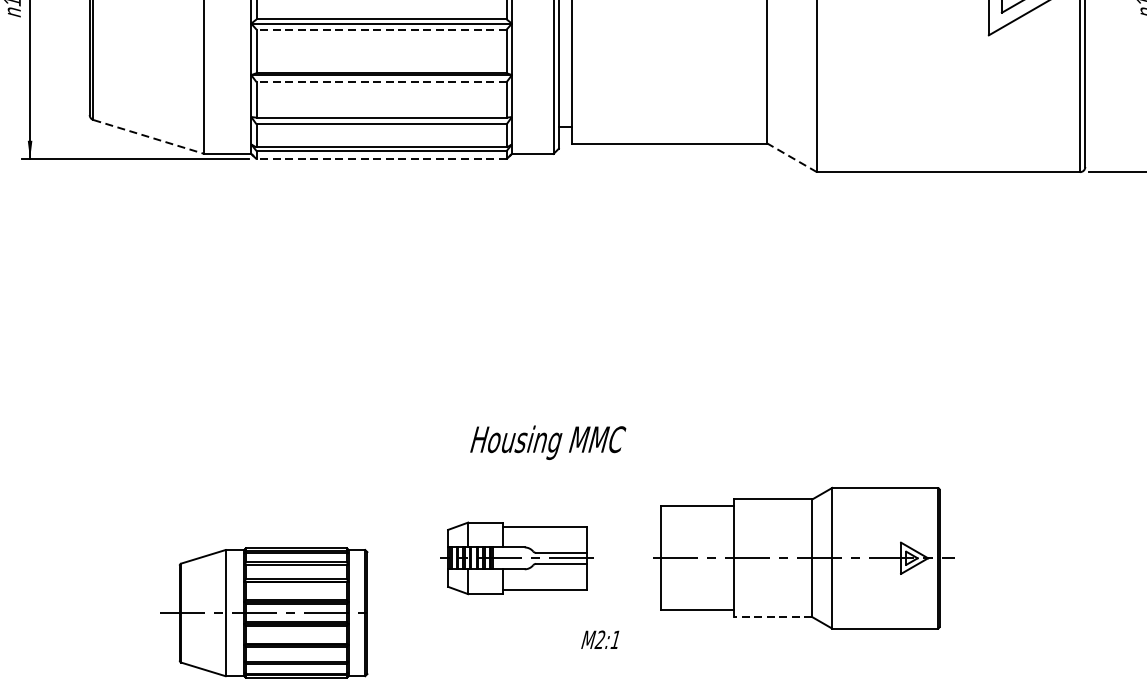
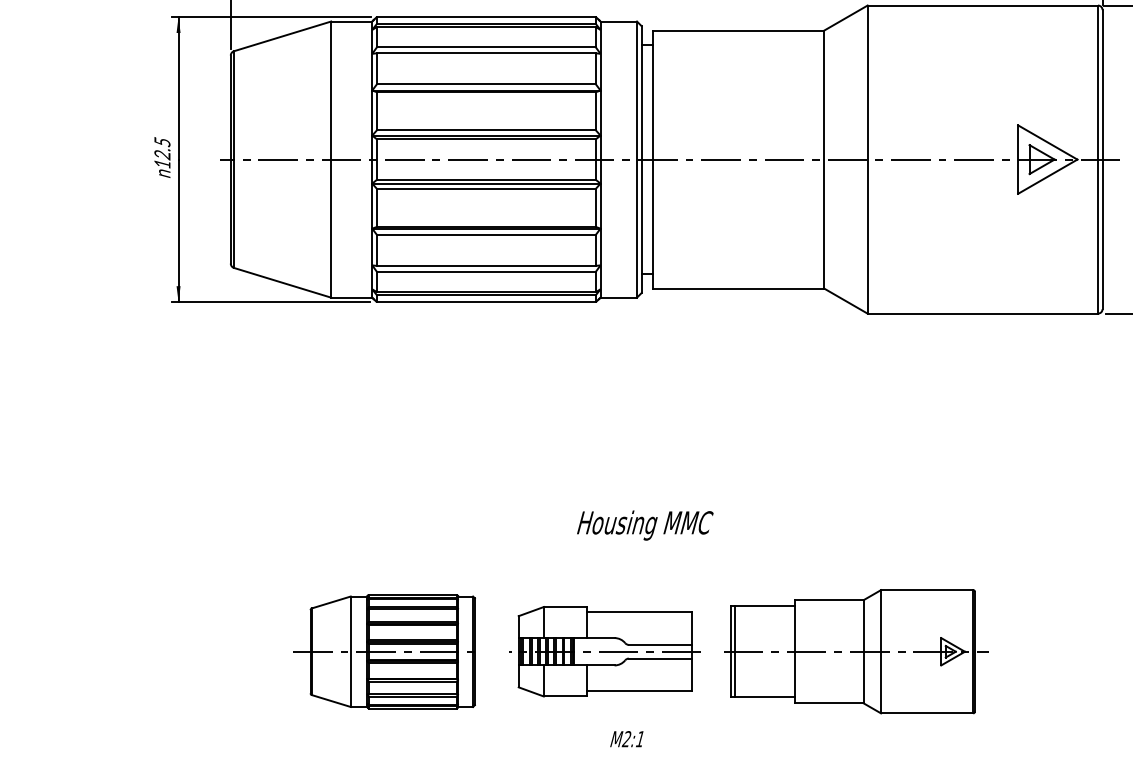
line: (381, 29) -> (486, 188), dashed -> solid
line: (381, 81) -> (486, 234), dashed -> solid
line: (148, 136) -> (282, 282), dashed -> solid
line: (791, 157) -> (845, 300), dashed -> solid
line: (381, 159) -> (486, 302), dashed -> solid
text: (548, 442) -> (645, 525), moved
part: (516, 558) -> (604, 651), size x1.43
line: (664, 558) -> (734, 651), added
part: (264, 612) -> (384, 651), moved
line: (772, 617) -> (828, 703), dashed -> solid
text: (599, 640) -> (626, 739), moved

